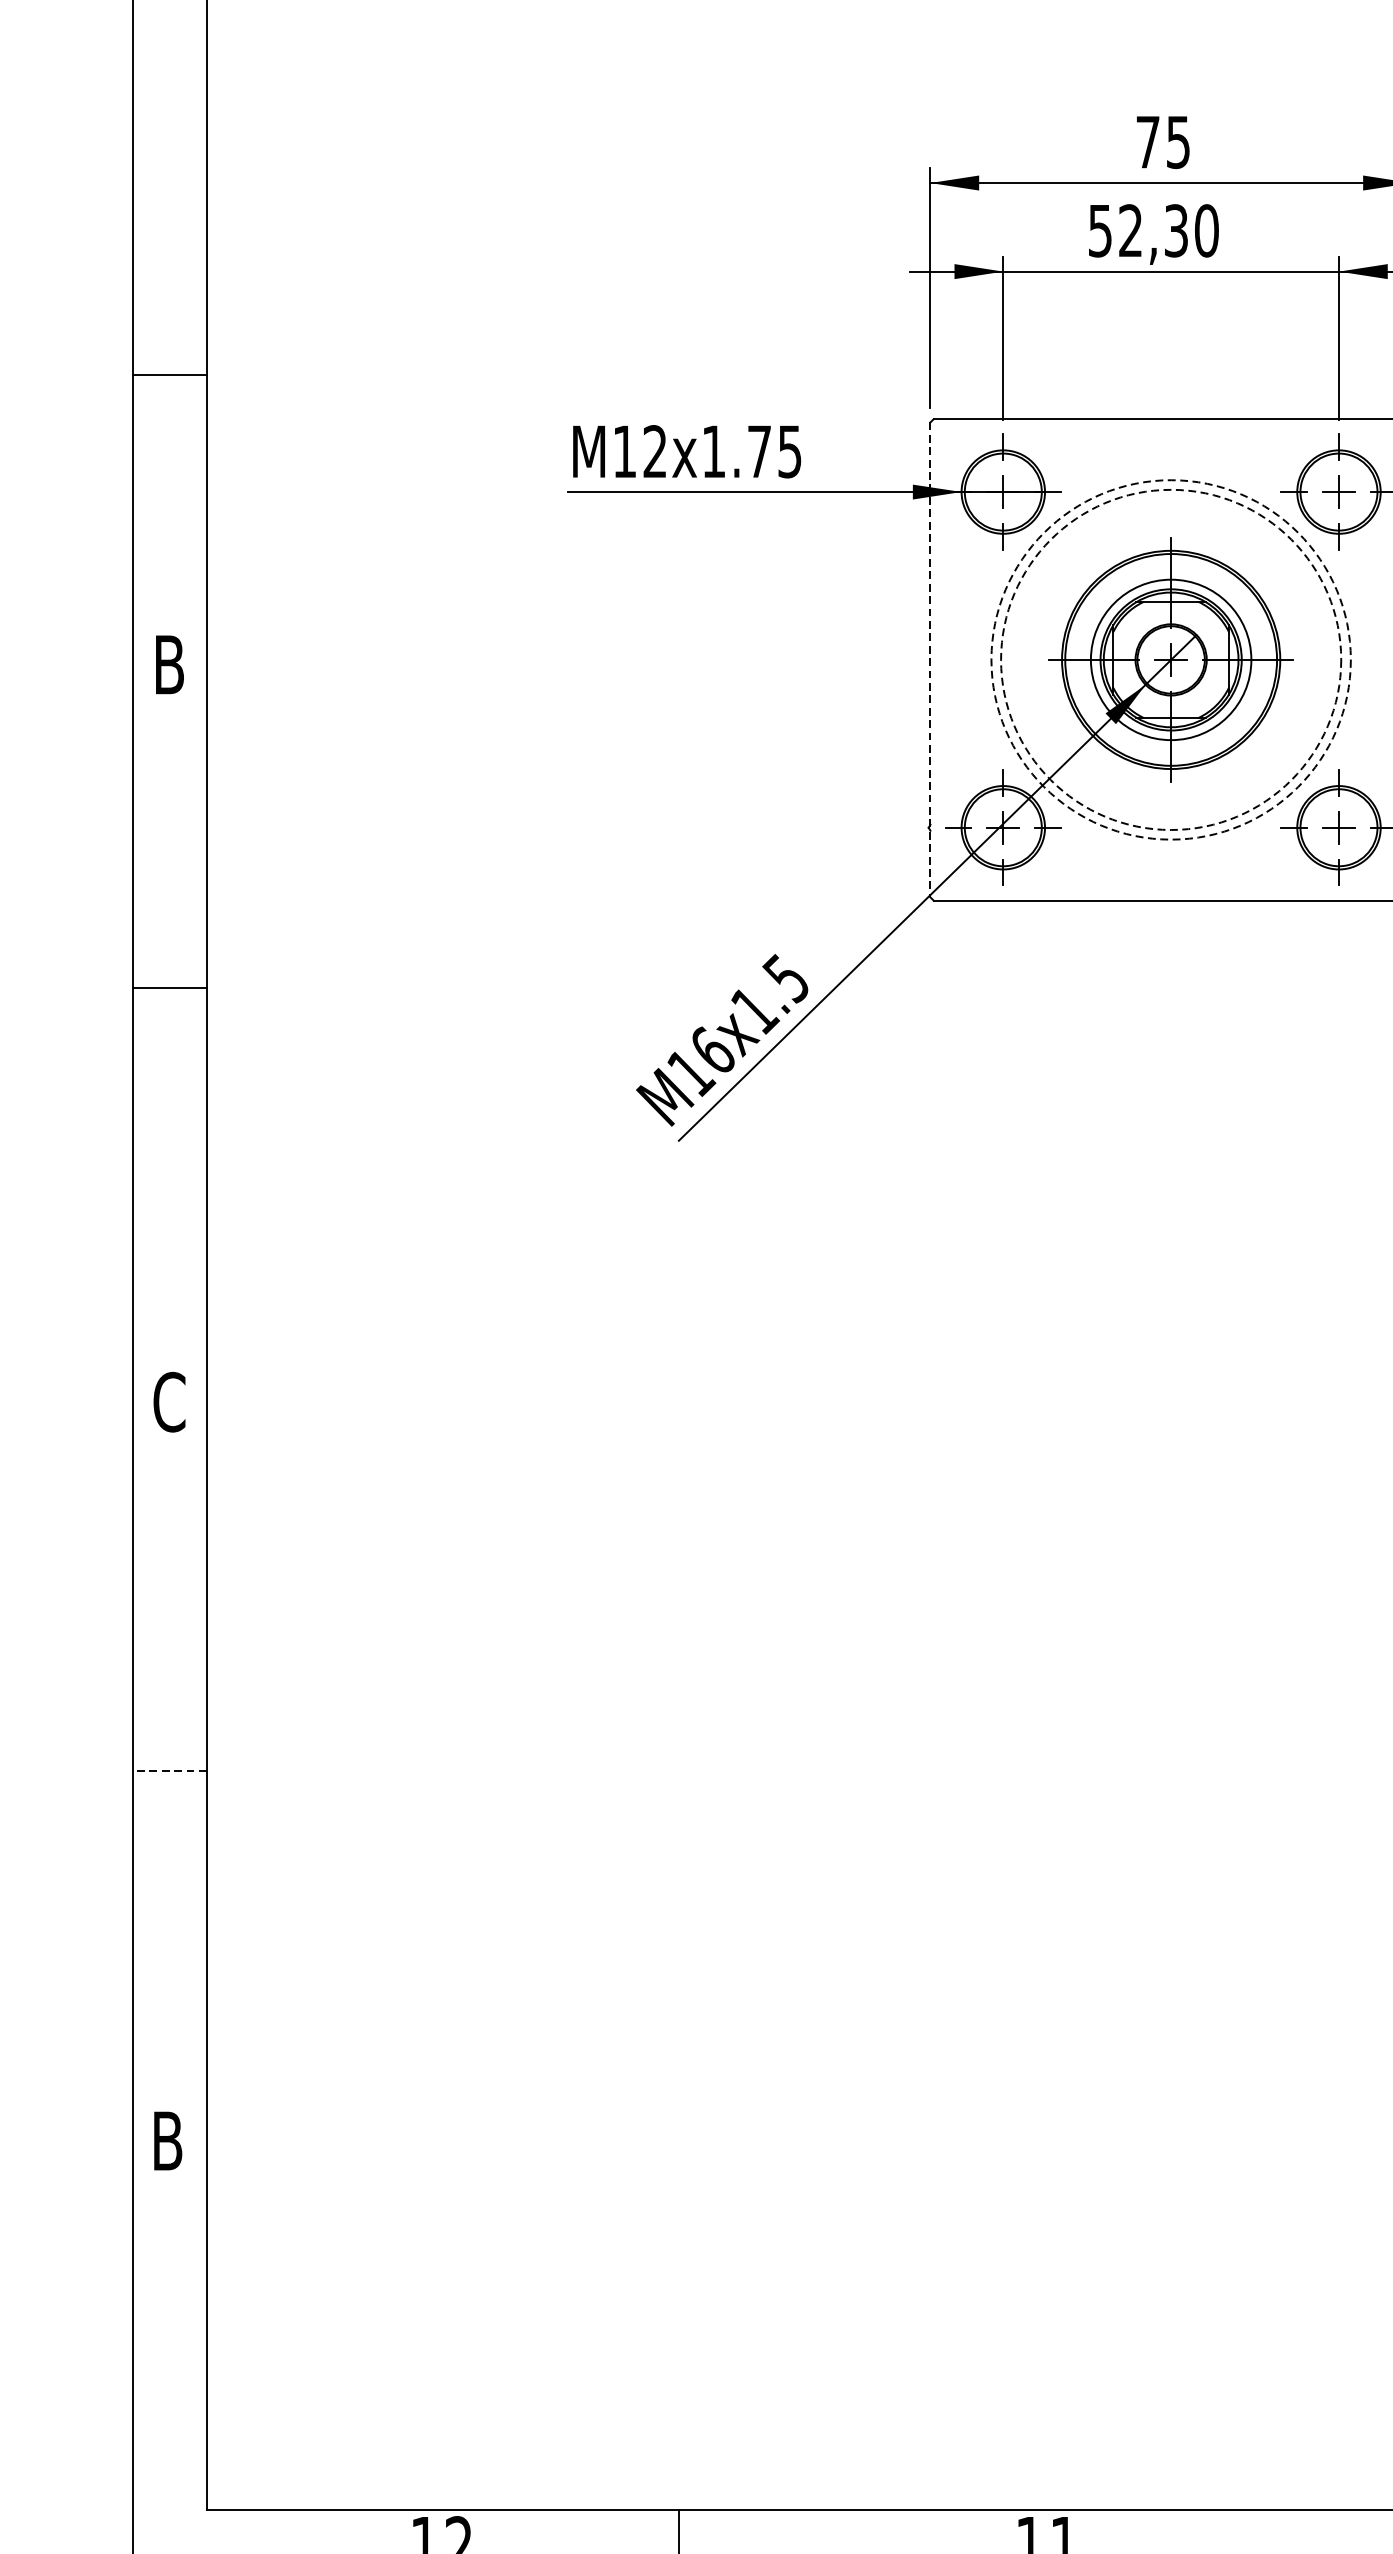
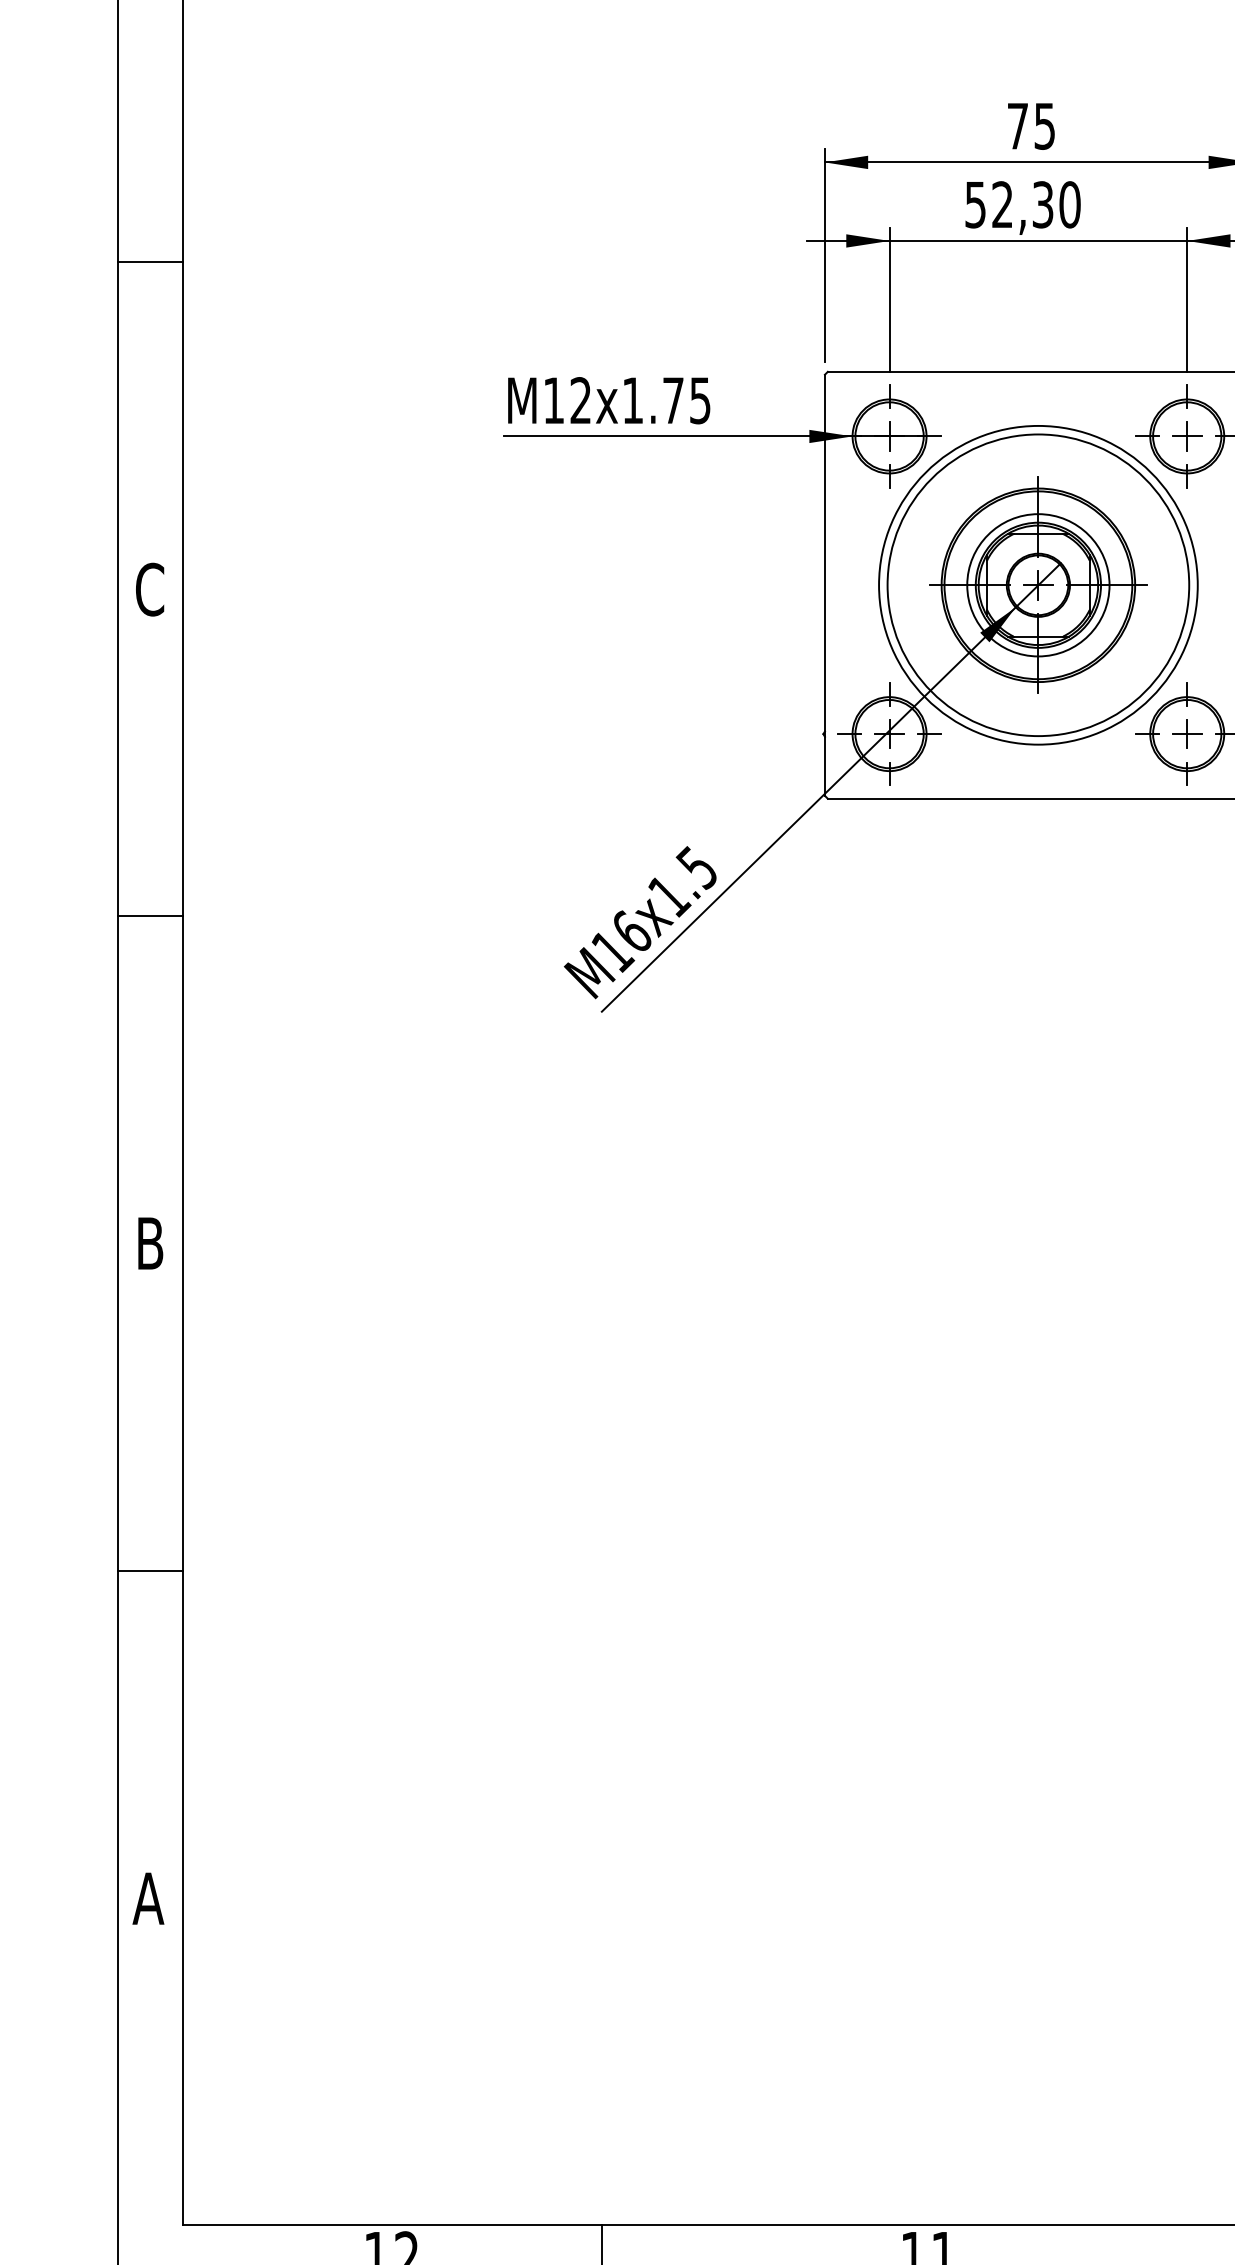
line: (169, 374) -> (150, 261), moved
circle: (1171, 659) -> (1038, 584), dashed -> solid
line: (929, 660) -> (824, 585), dashed -> solid
circle: (1171, 660) -> (1038, 585), dashed -> solid
text: (169, 664) -> (150, 589), B -> C
line: (169, 988) -> (150, 916), moved
text: (169, 1402) -> (150, 1243), C -> B
line: (169, 1770) -> (150, 1570), dashed -> solid
text: (167, 2140) -> (148, 1898), B -> A

